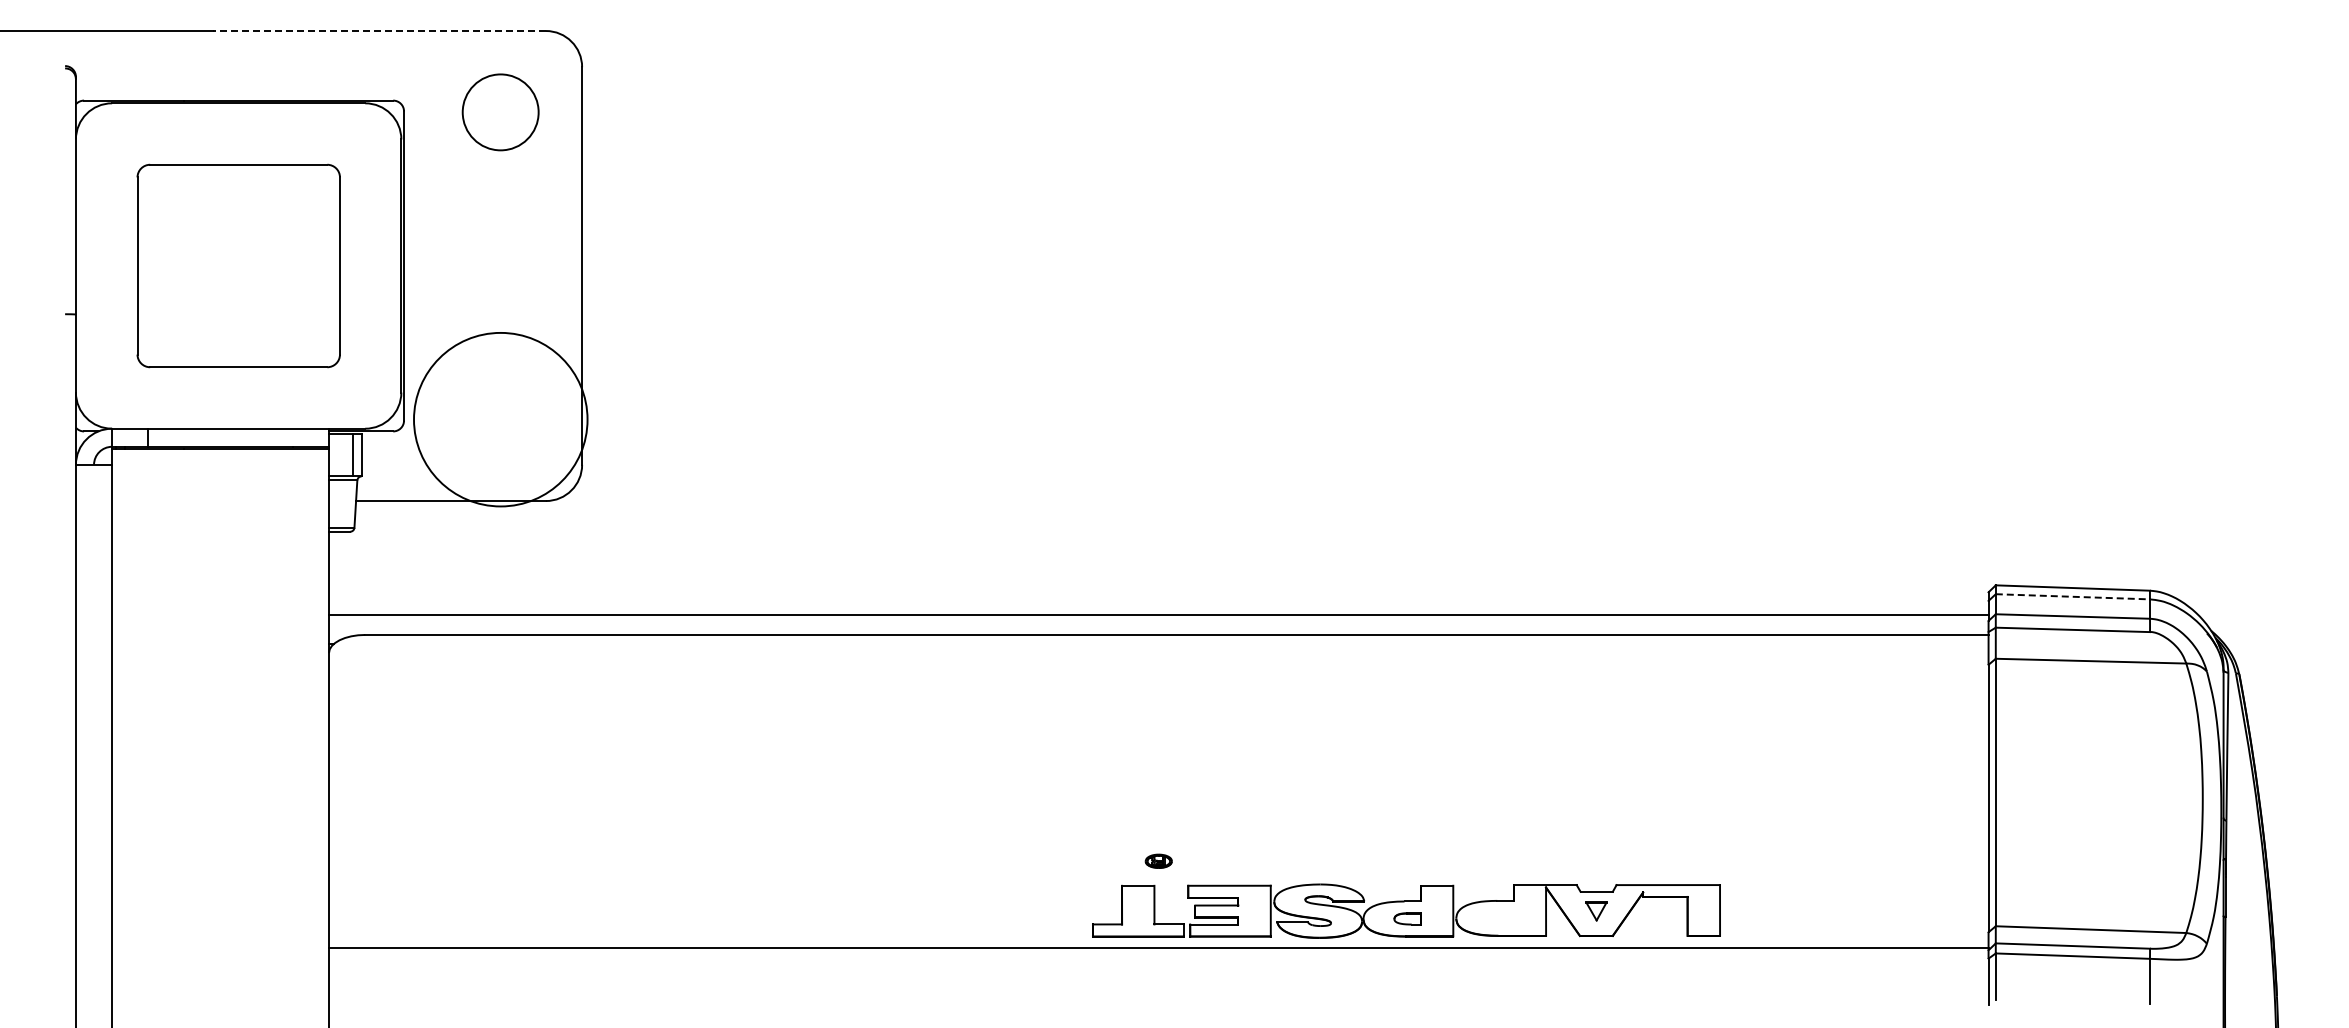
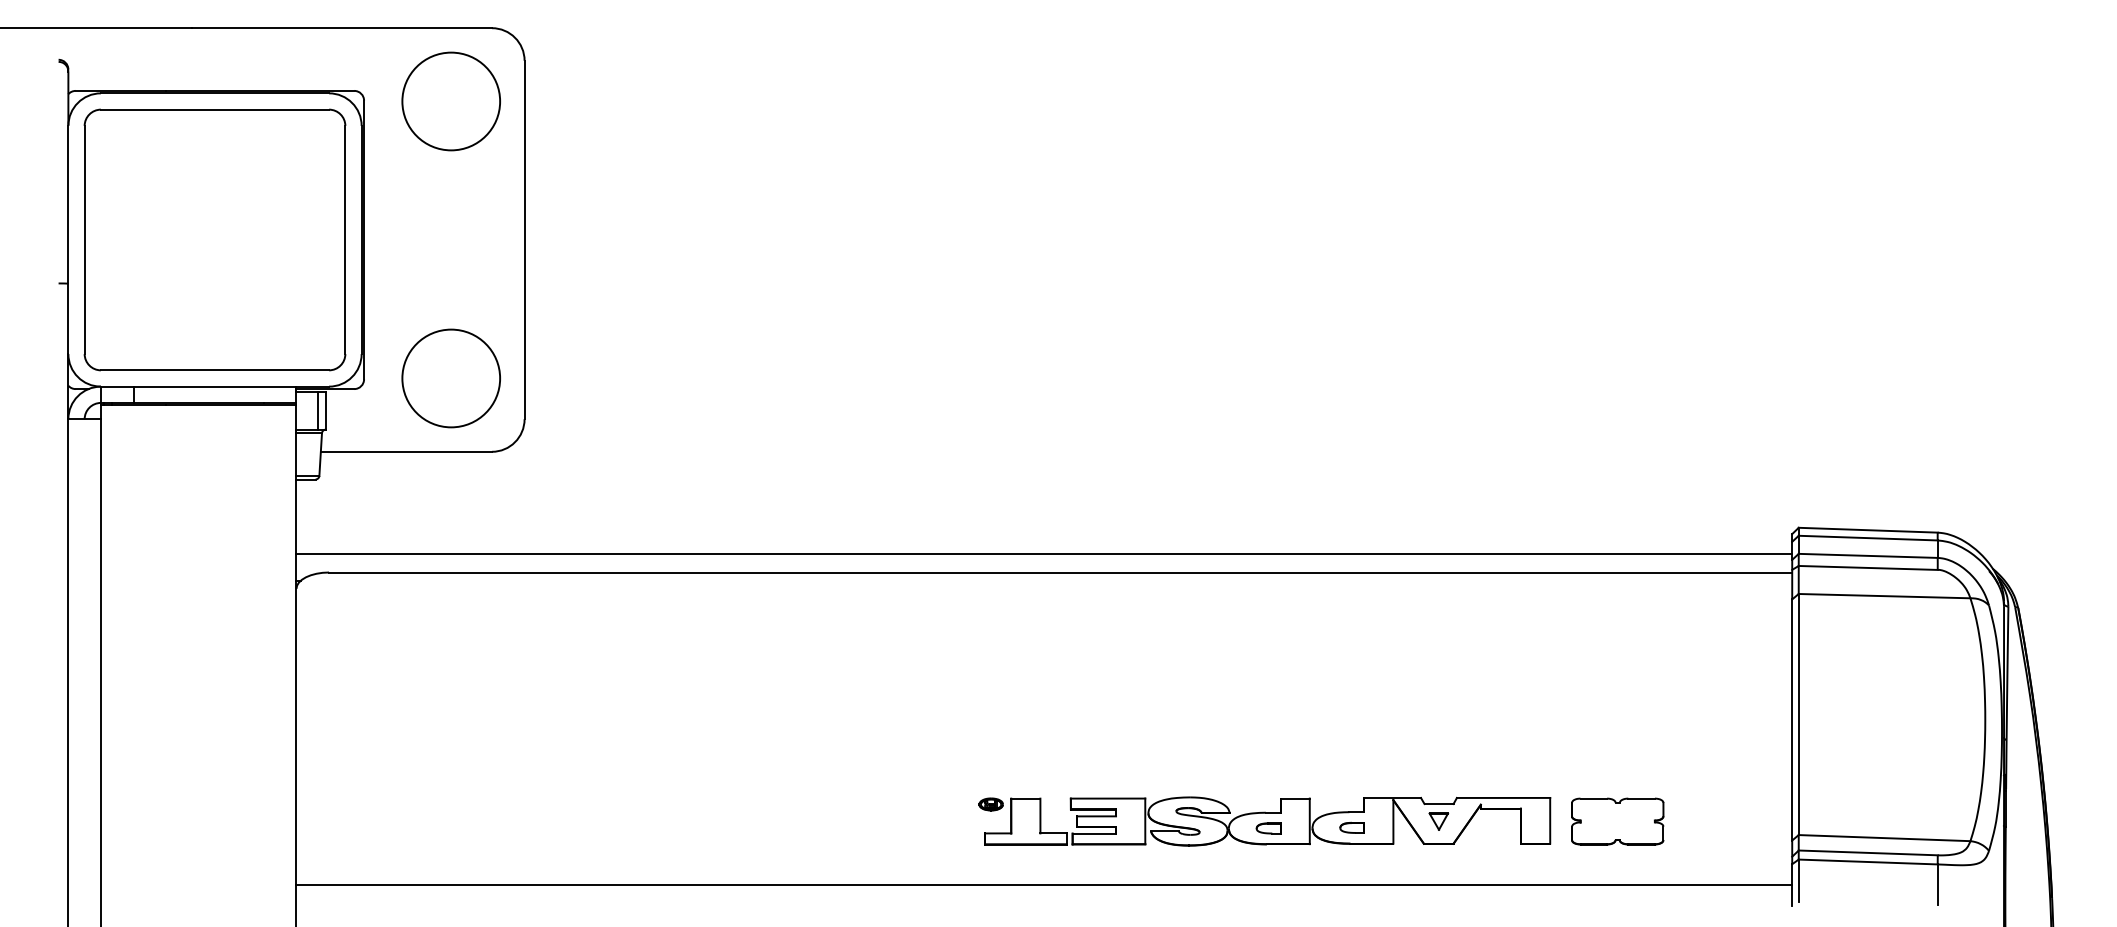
line: (379, 31) -> (341, 28), dashed -> solid
circle: (500, 112) -> (451, 101), size x1.43
part: (238, 265) -> (214, 239), size x1.43
circle: (500, 419) -> (451, 378), size x0.62
line: (2073, 596) -> (1868, 537), dashed -> solid
part: (1158, 860) -> (990, 803), moved
part: (1794, 911) -> (1617, 821), added
part: (1500, 917) -> (1352, 827), added
line: (1158, 948) -> (1044, 885), moved

